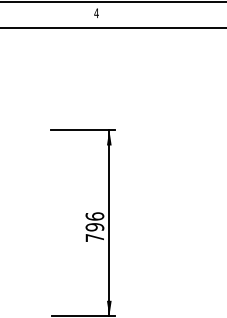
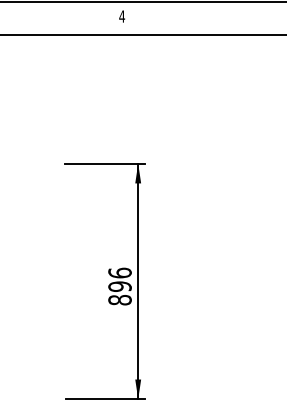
text: (94, 237) -> (119, 299), 796 -> 896

